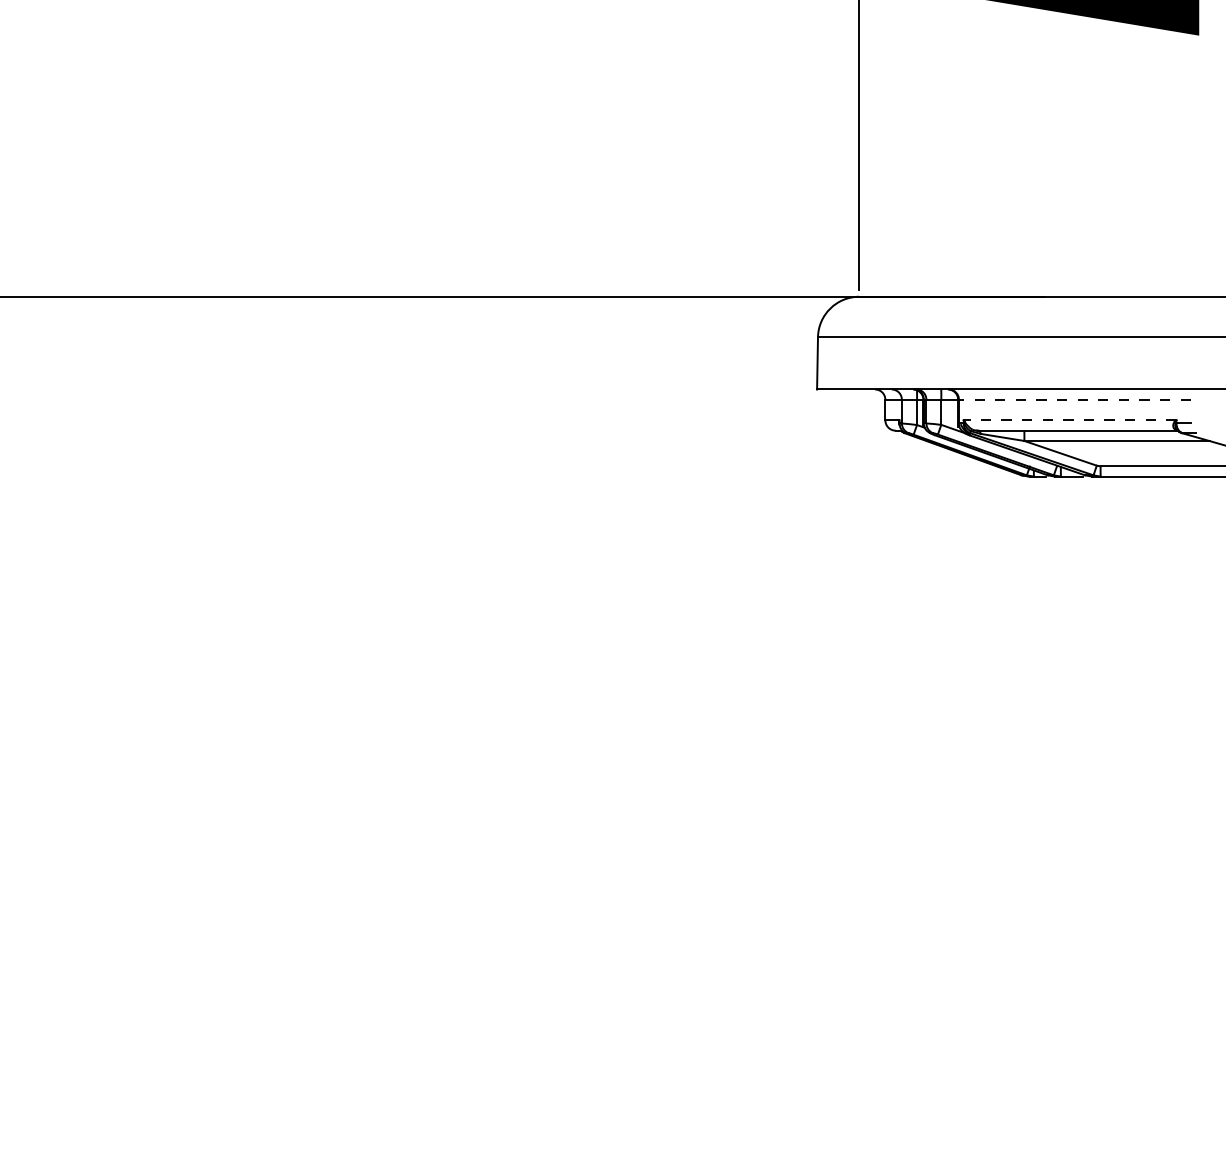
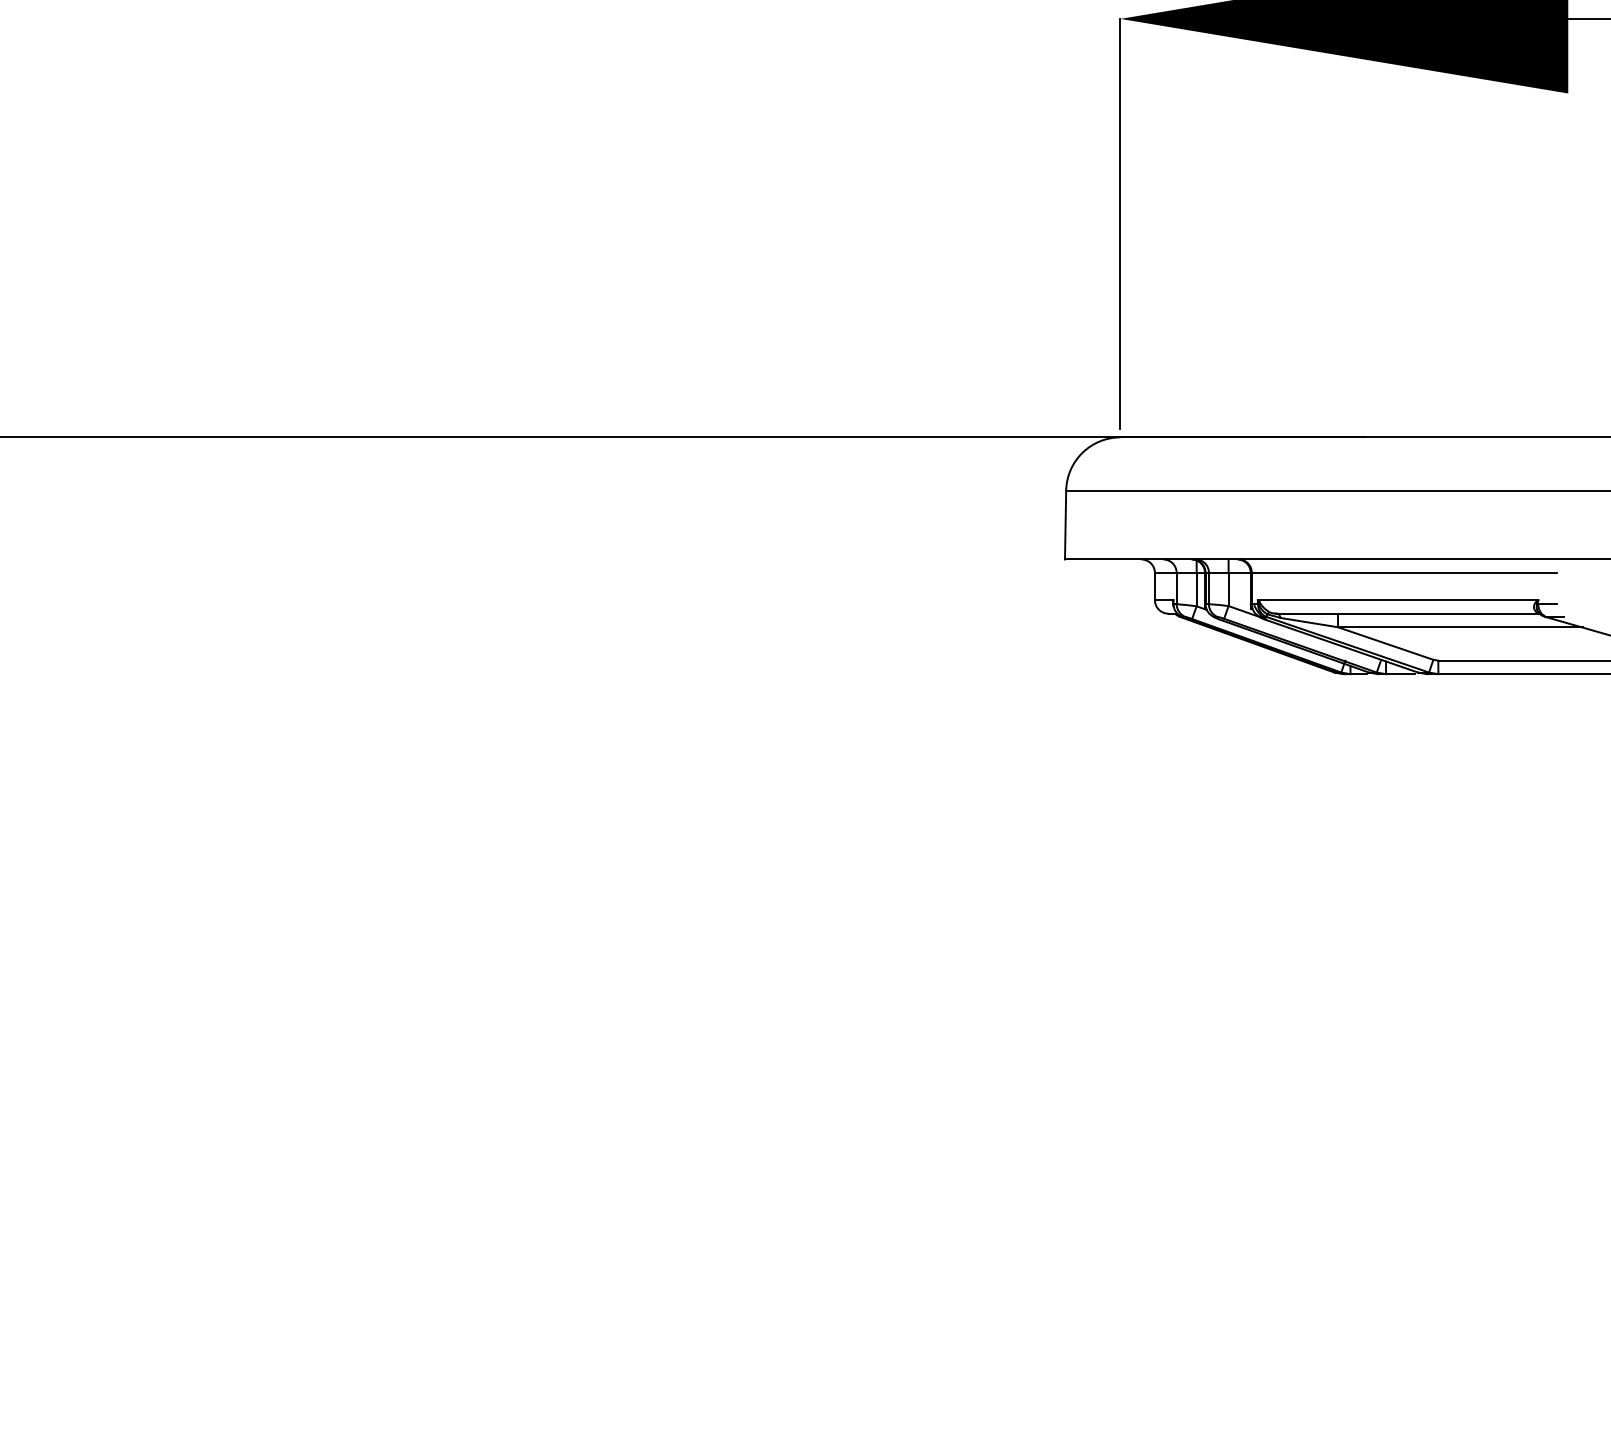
line: (1074, 399) -> (1403, 572), dashed -> solid
line: (1069, 420) -> (1397, 600), dashed -> solid

